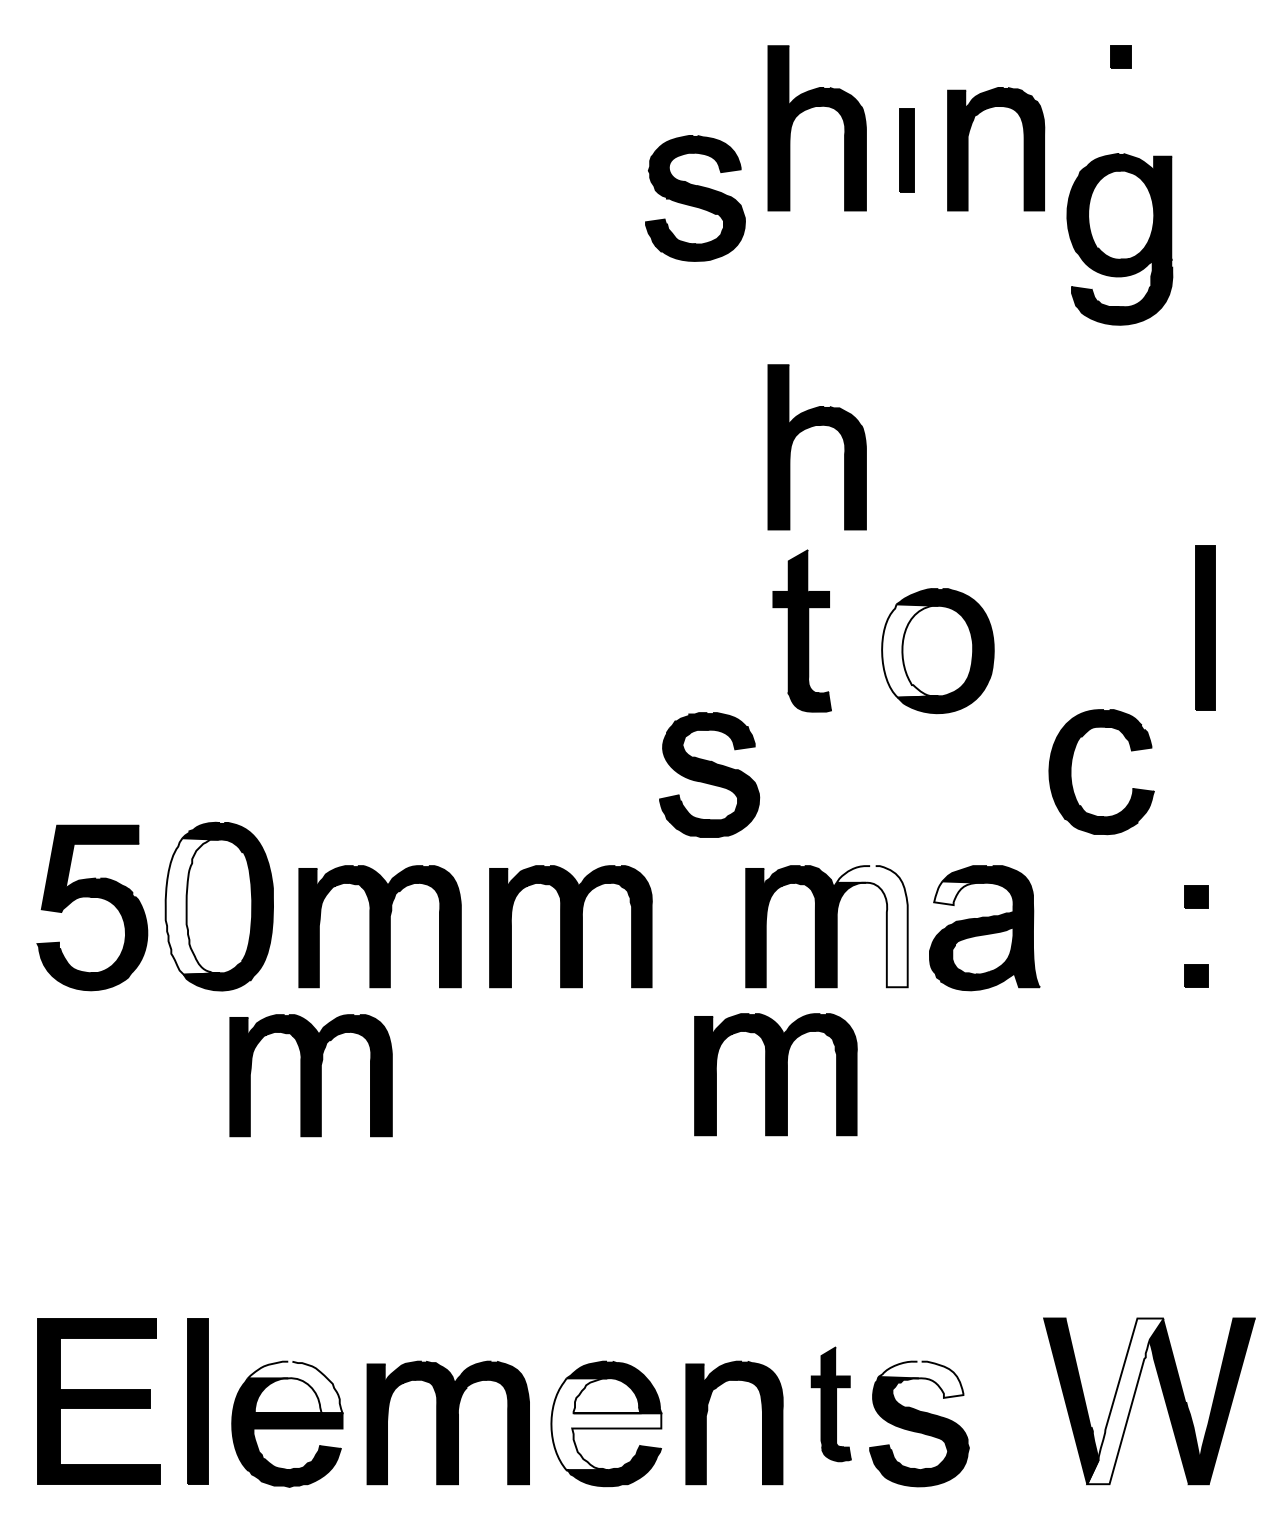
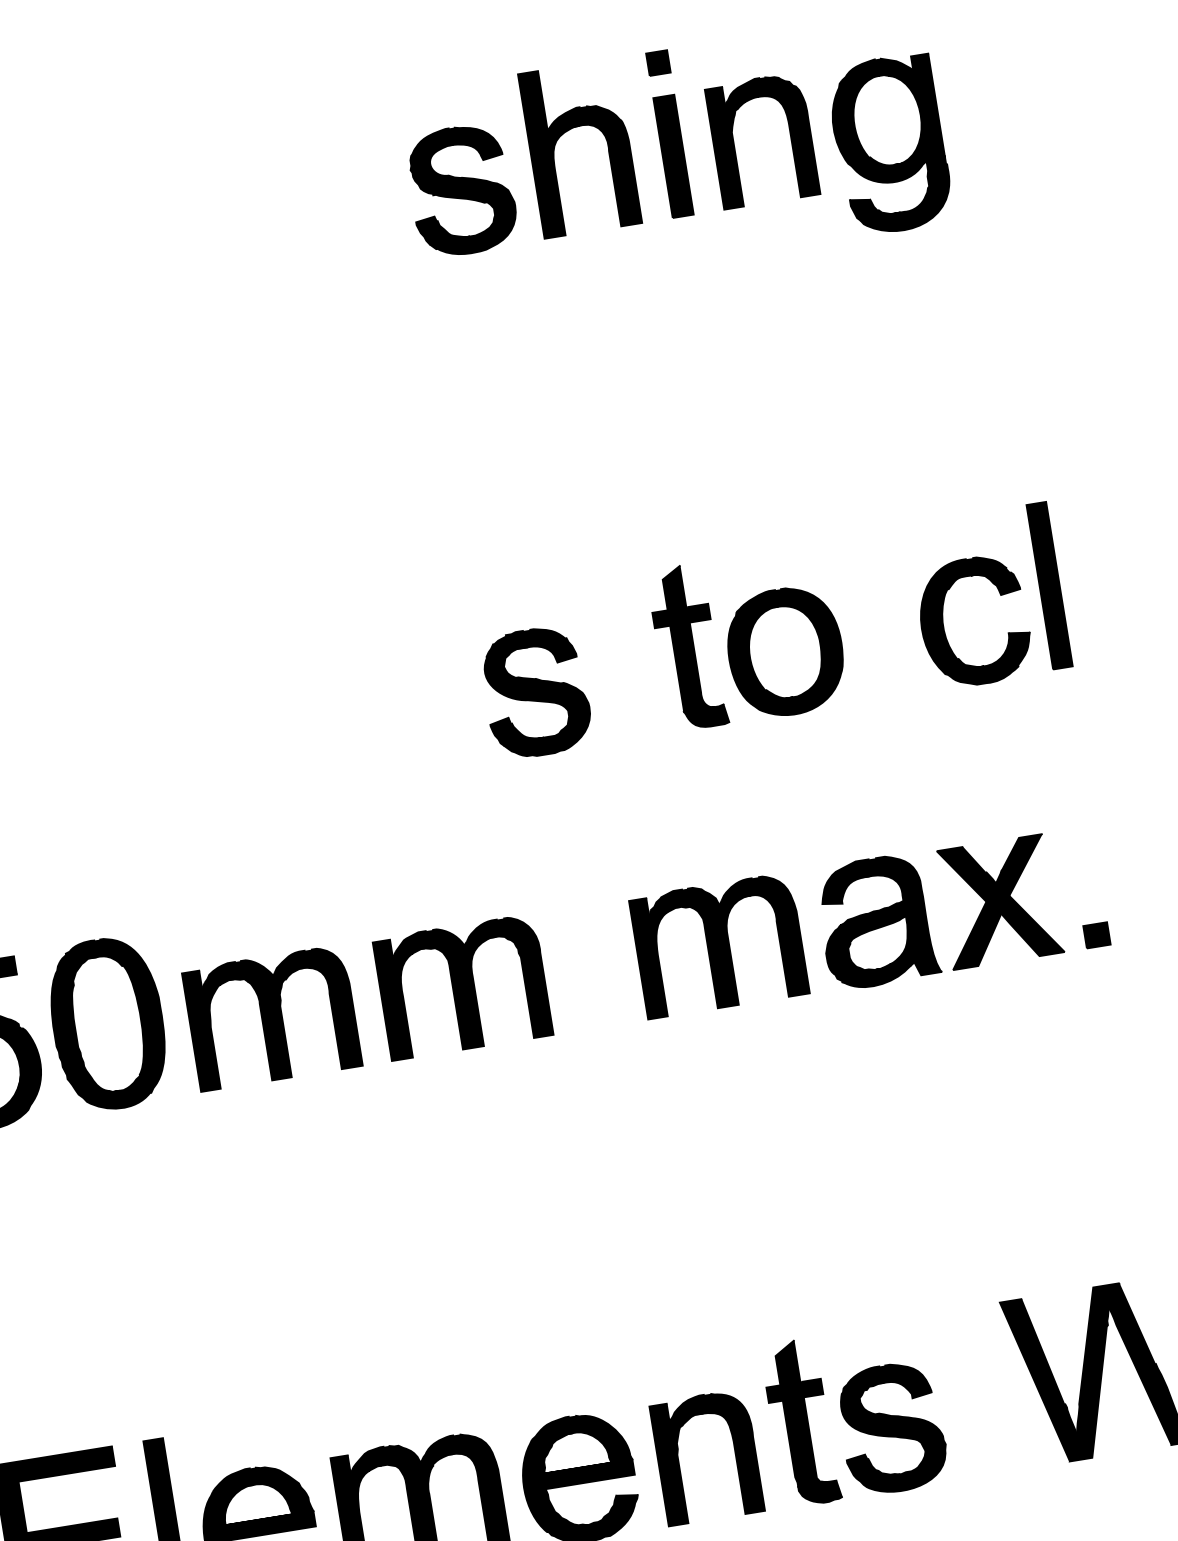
part: (1120, 56) -> (657, 62), moved
part: (906, 150) -> (672, 156), size x1.43
part: (695, 198) -> (461, 190), moved
part: (1119, 239) -> (889, 144), moved
part: (809, 428) -> (620, 450), removed
part: (801, 630) -> (686, 646), moved
fill: (910, 650) -> (758, 655), added
part: (1071, 772) -> (944, 626), moved
part: (709, 774) -> (535, 691), moved
fill: (959, 893) -> (846, 891), added
part: (1196, 896) -> (1084, 855), removed
fill: (192, 906) -> (81, 1028), added
fill: (871, 926) -> (763, 938), added
part: (1106, 928) -> (999, 902), added
part: (775, 1074) -> (691, 1102), removed
part: (310, 1075) -> (226, 1178), removed
fill: (920, 1379) -> (886, 1383), added
fill: (294, 1387) -> (261, 1493), added
fill: (1125, 1401) -> (1094, 1372), added
part: (831, 1404) -> (801, 1423), size x1.43
fill: (606, 1424) -> (579, 1479), added

